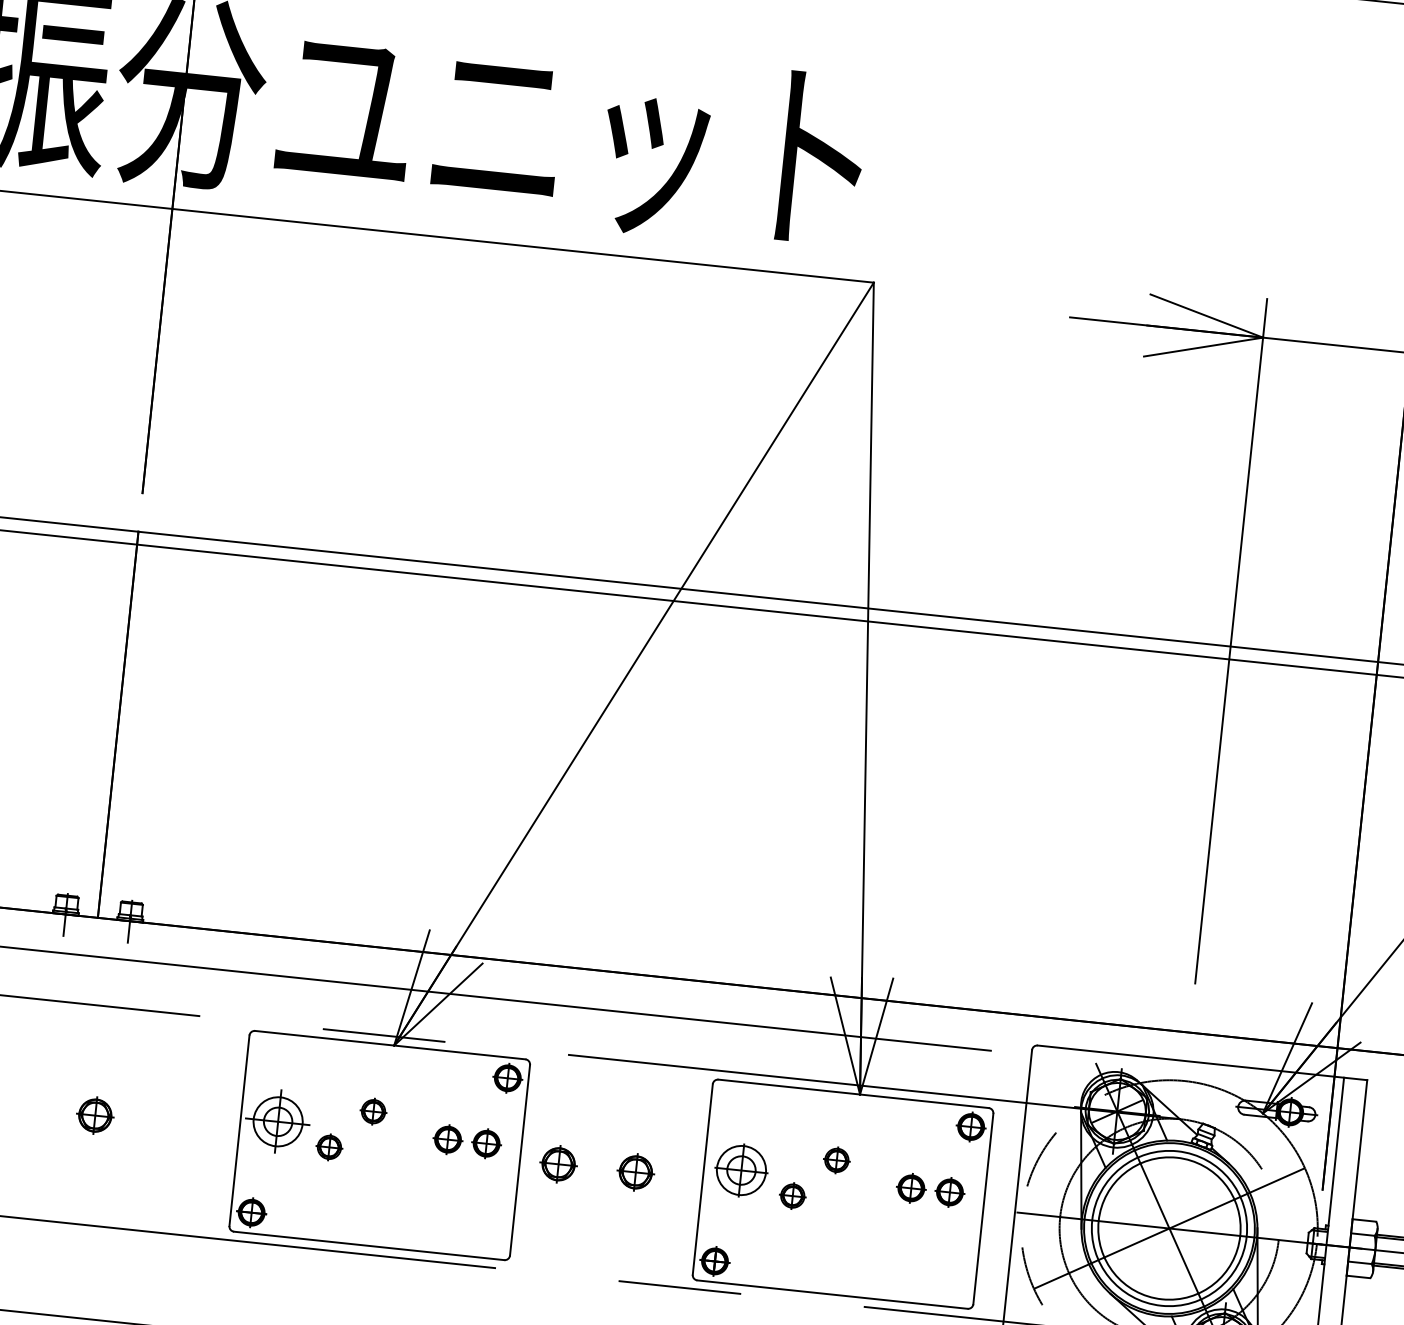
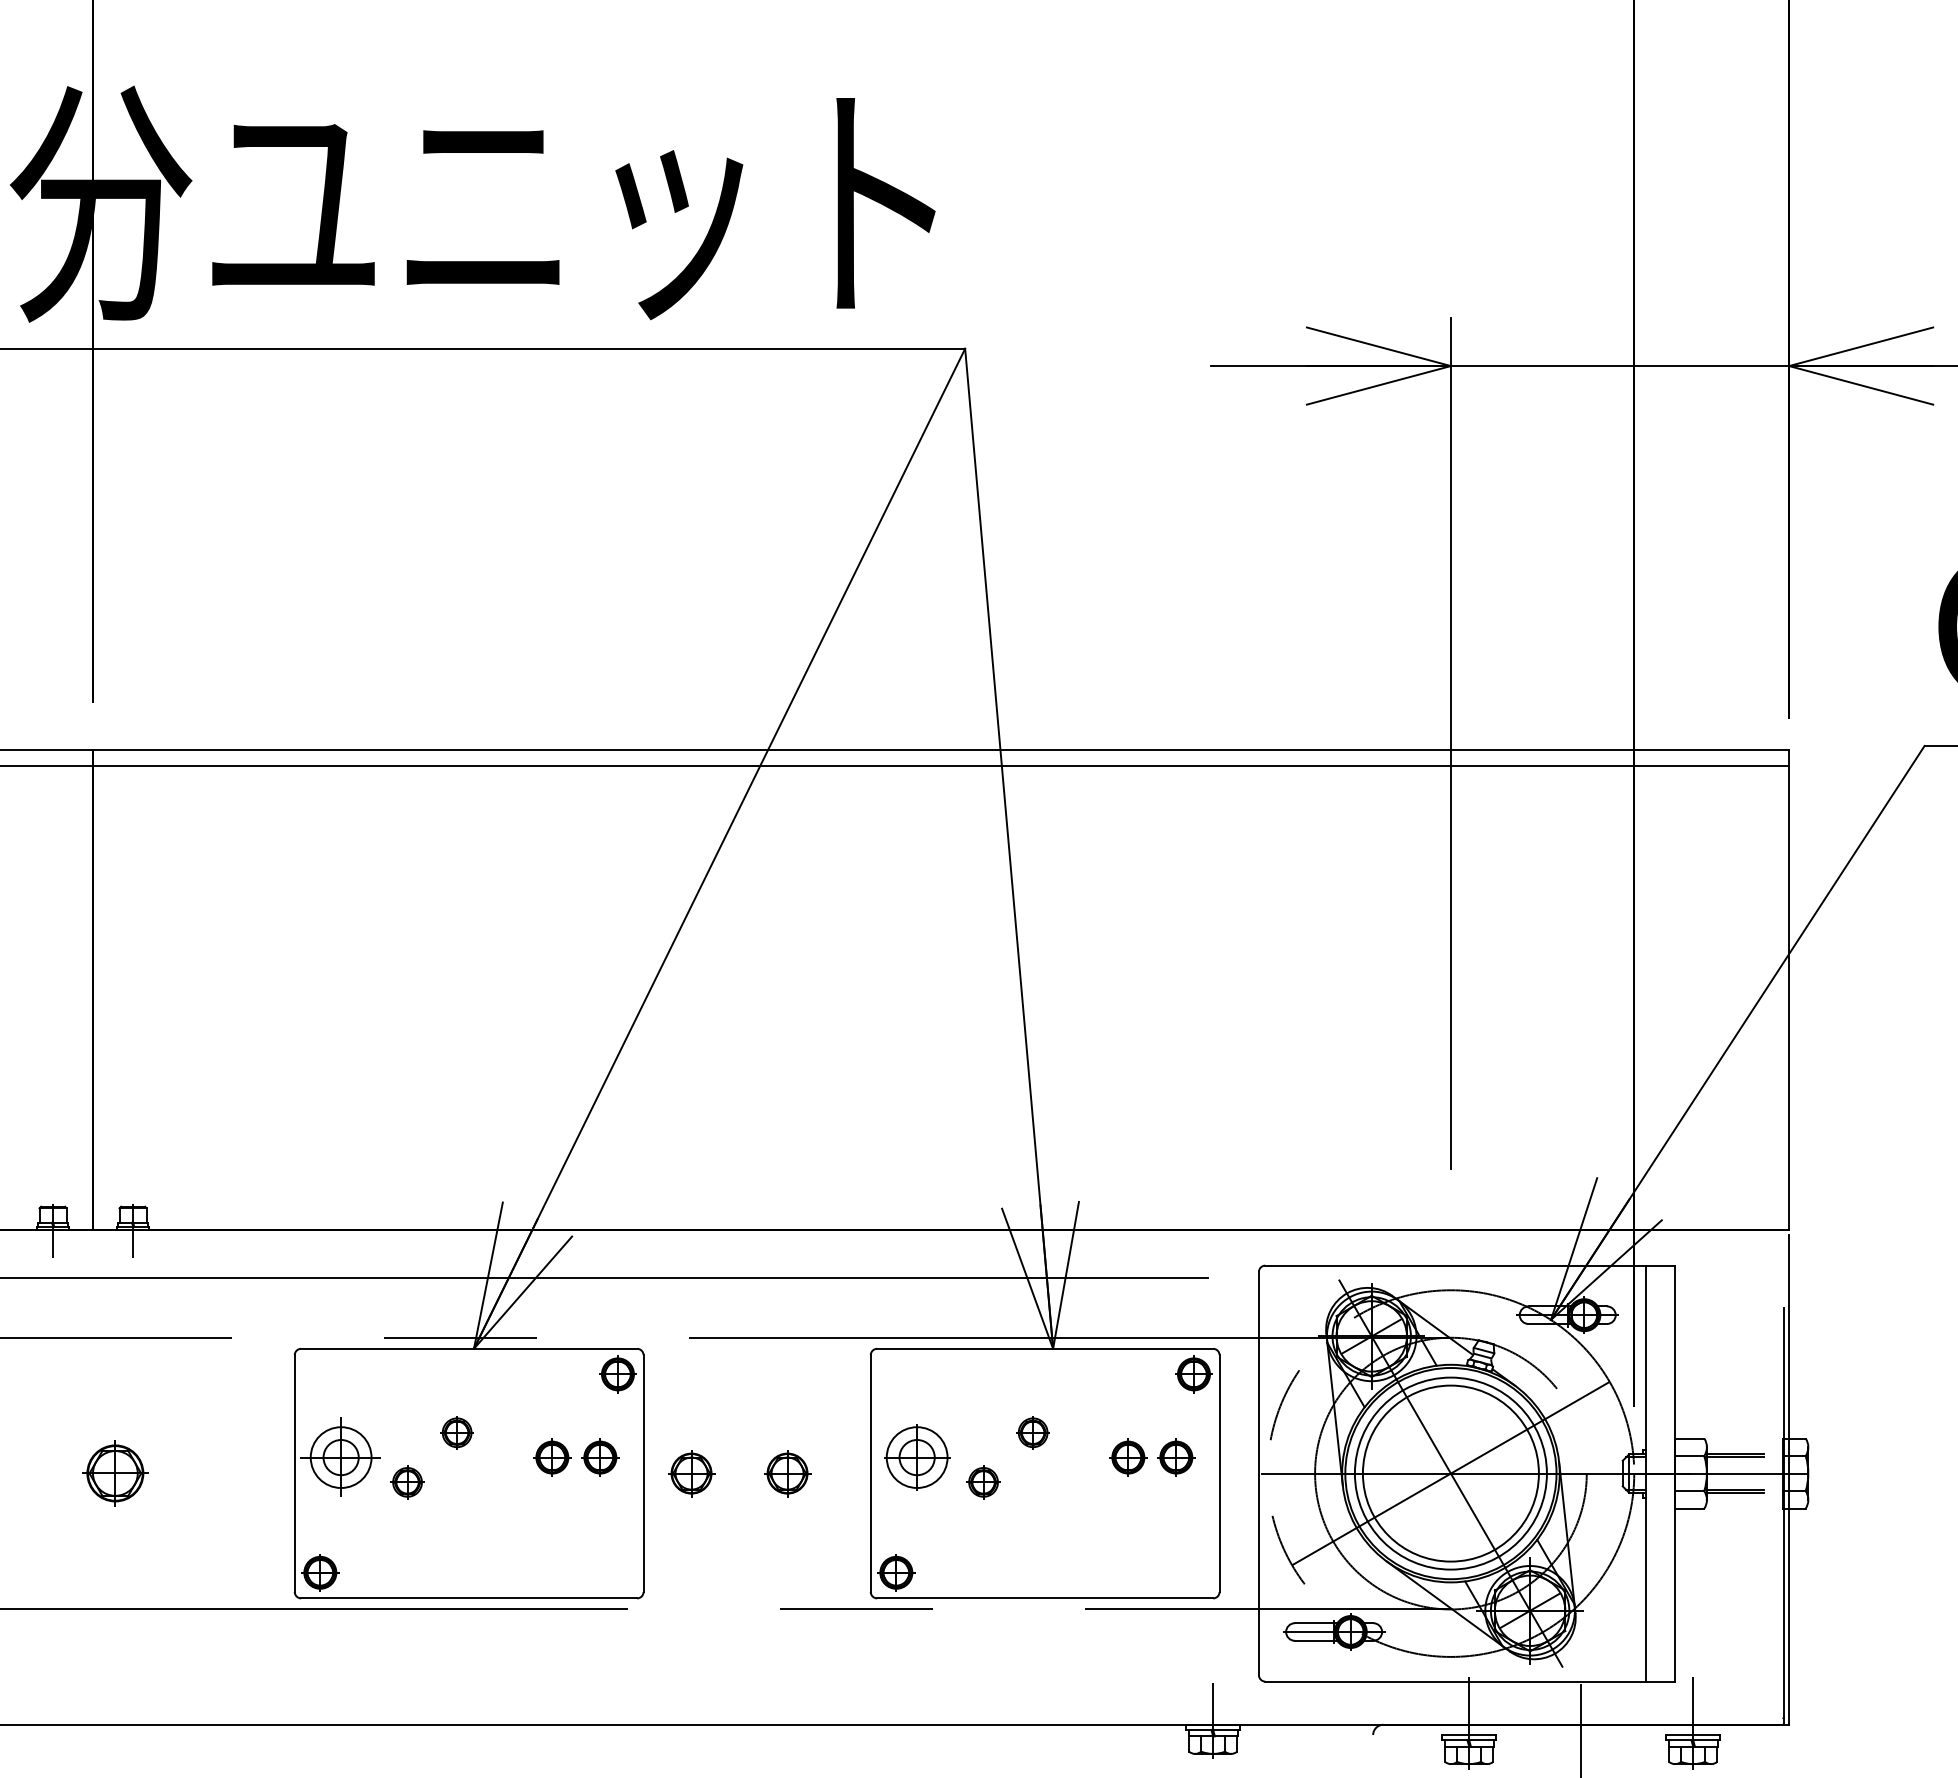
part: (95, 1115) -> (115, 1473), size x1.4

